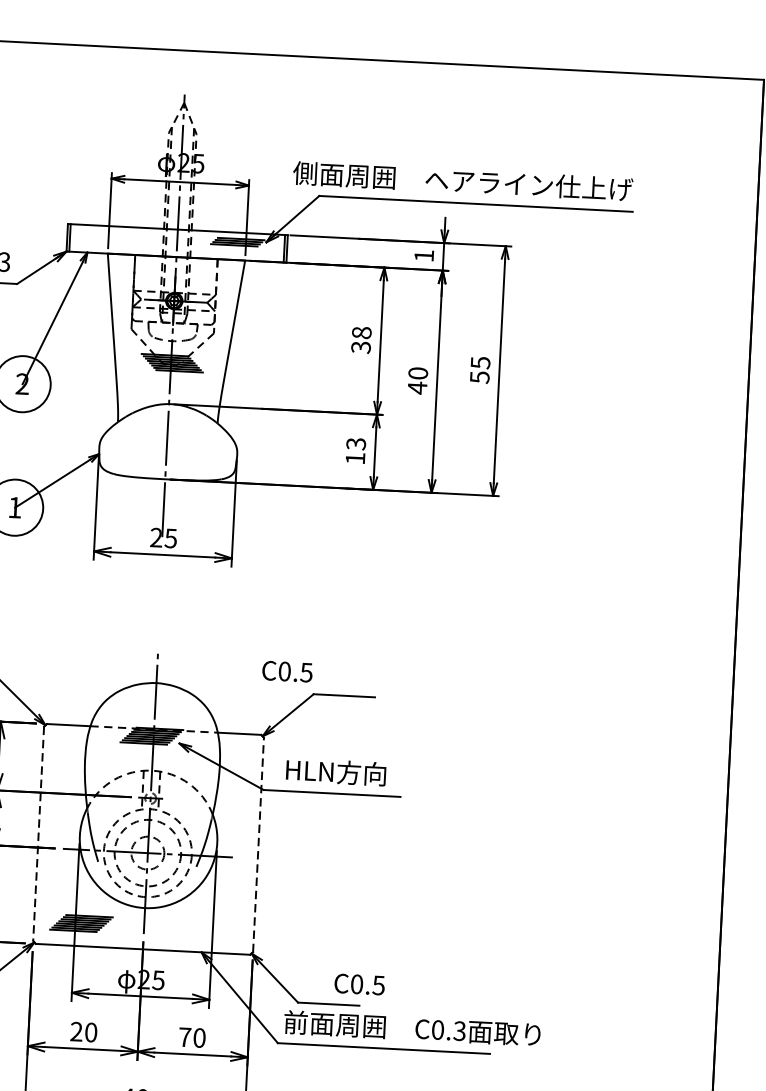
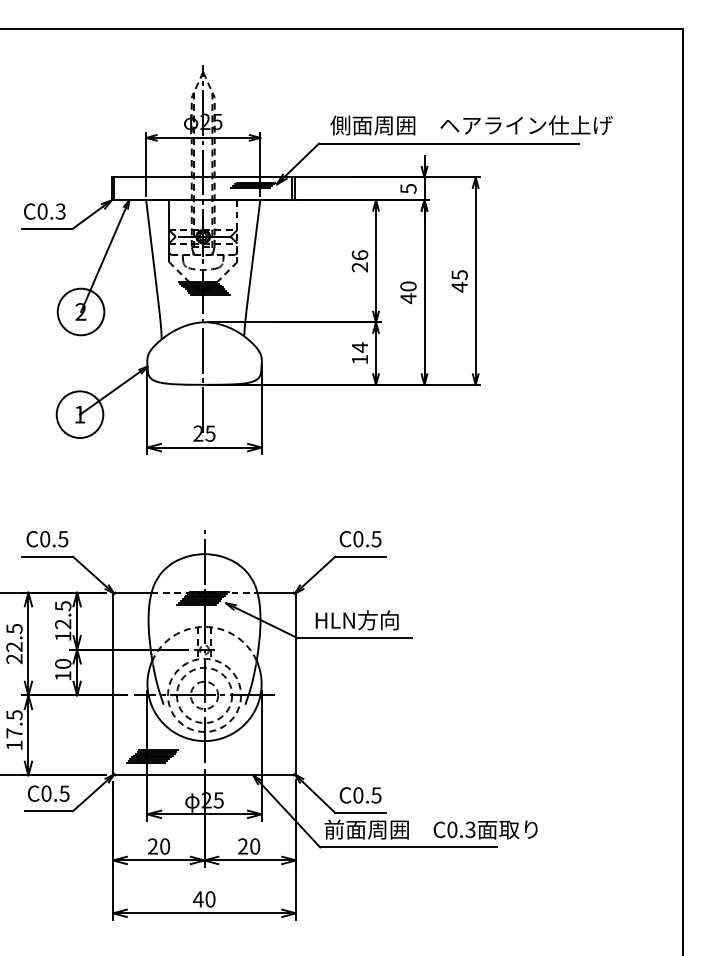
text: (462, 181) -> (471, 125), moved
text: (424, 255) -> (408, 188), 1 -> 5
text: (360, 340) -> (359, 261), 38 -> 26
text: (479, 376) -> (459, 286), 55 -> 45
text: (355, 443) -> (359, 347), 13 -> 14
text: (287, 672) -> (360, 539), moved
line: (38, 834) -> (113, 684), dashed -> solid
line: (258, 844) -> (295, 683), dashed -> solid
text: (359, 984) -> (360, 795), moved
text: (185, 1037) -> (243, 846), 70 -> 20

